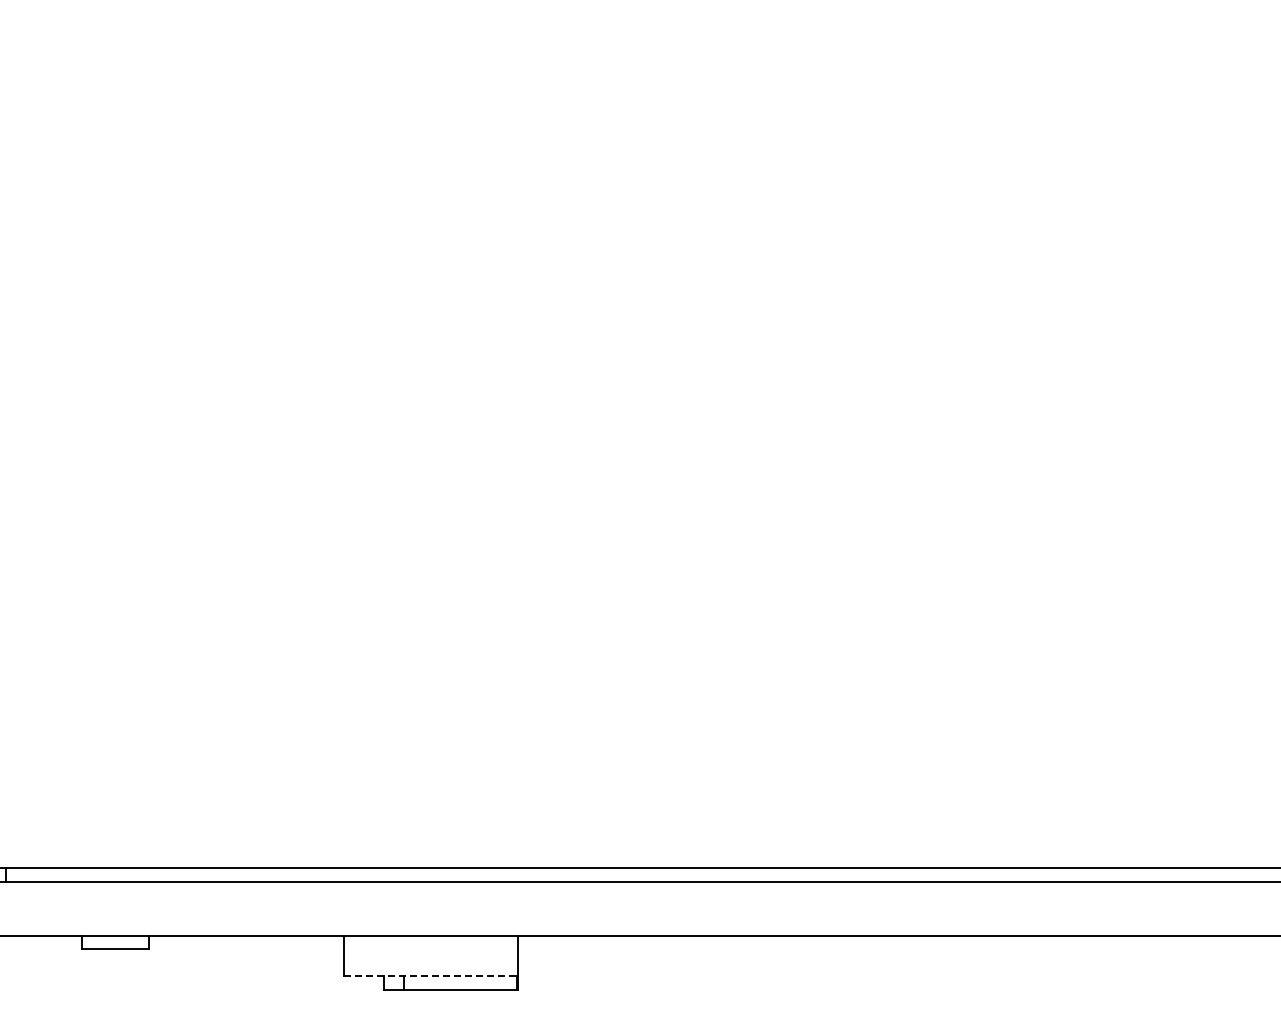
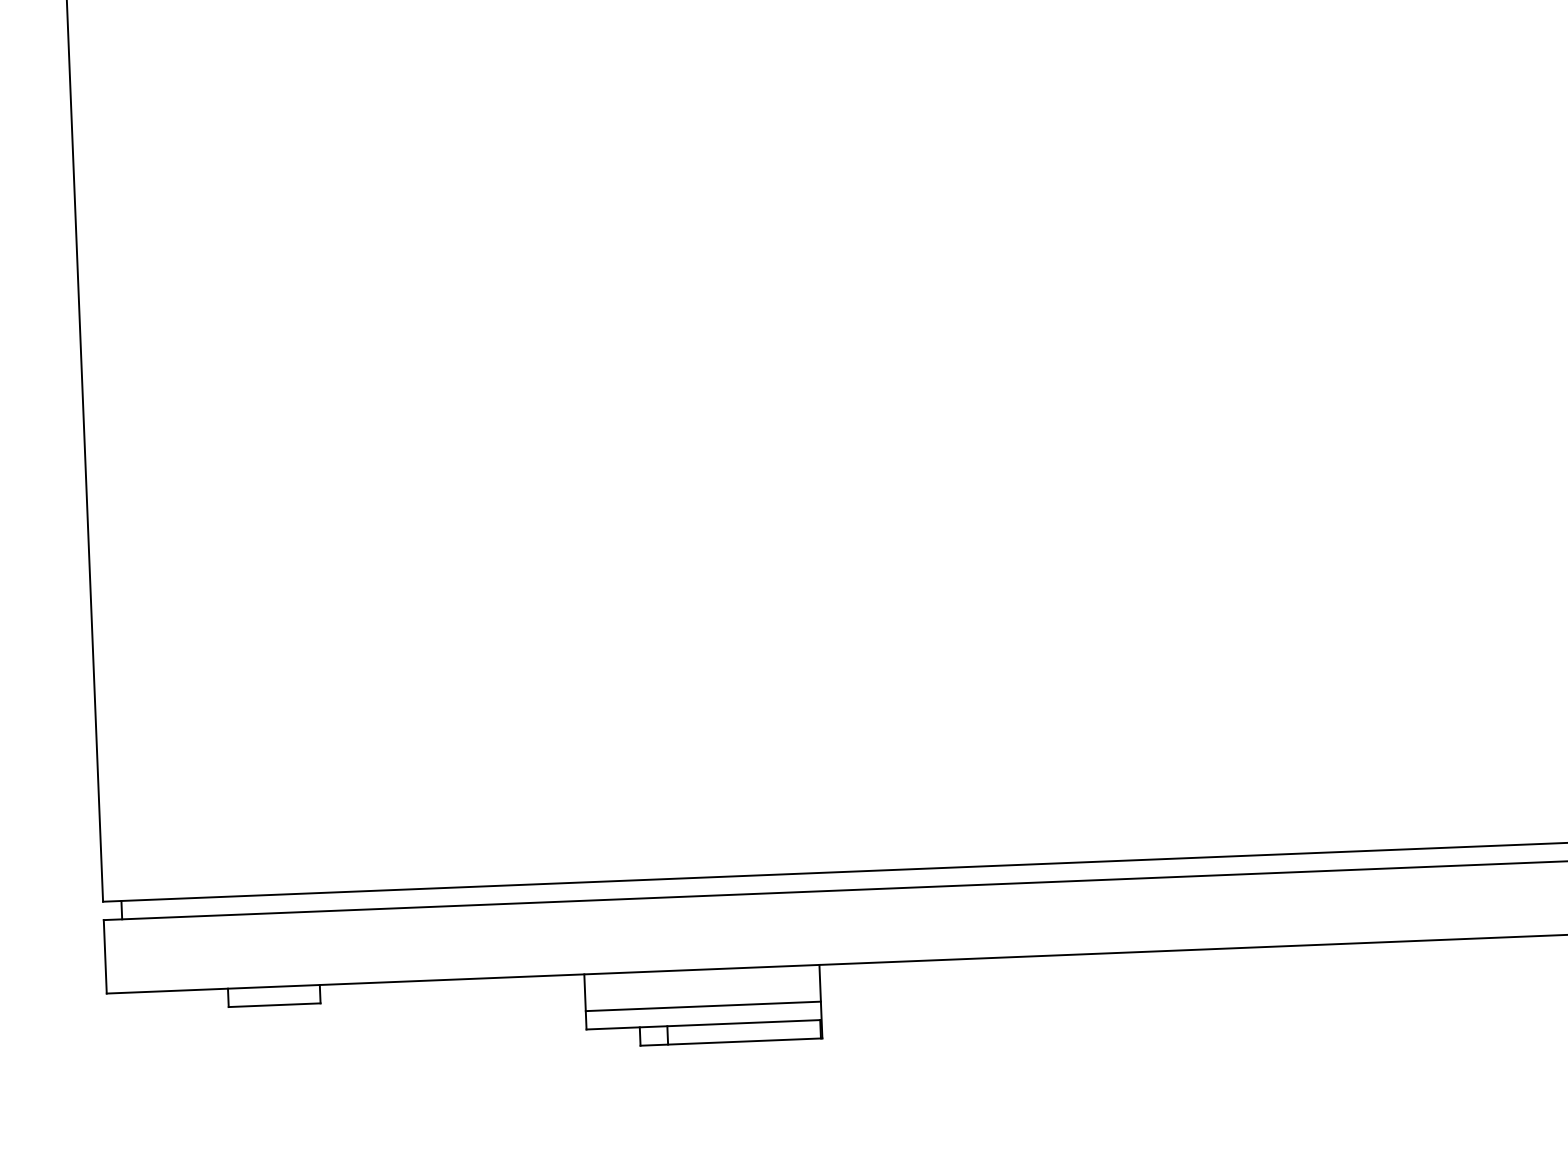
line: (430, 962) -> (702, 1005), added
line: (431, 976) -> (704, 1024), dashed -> solid

